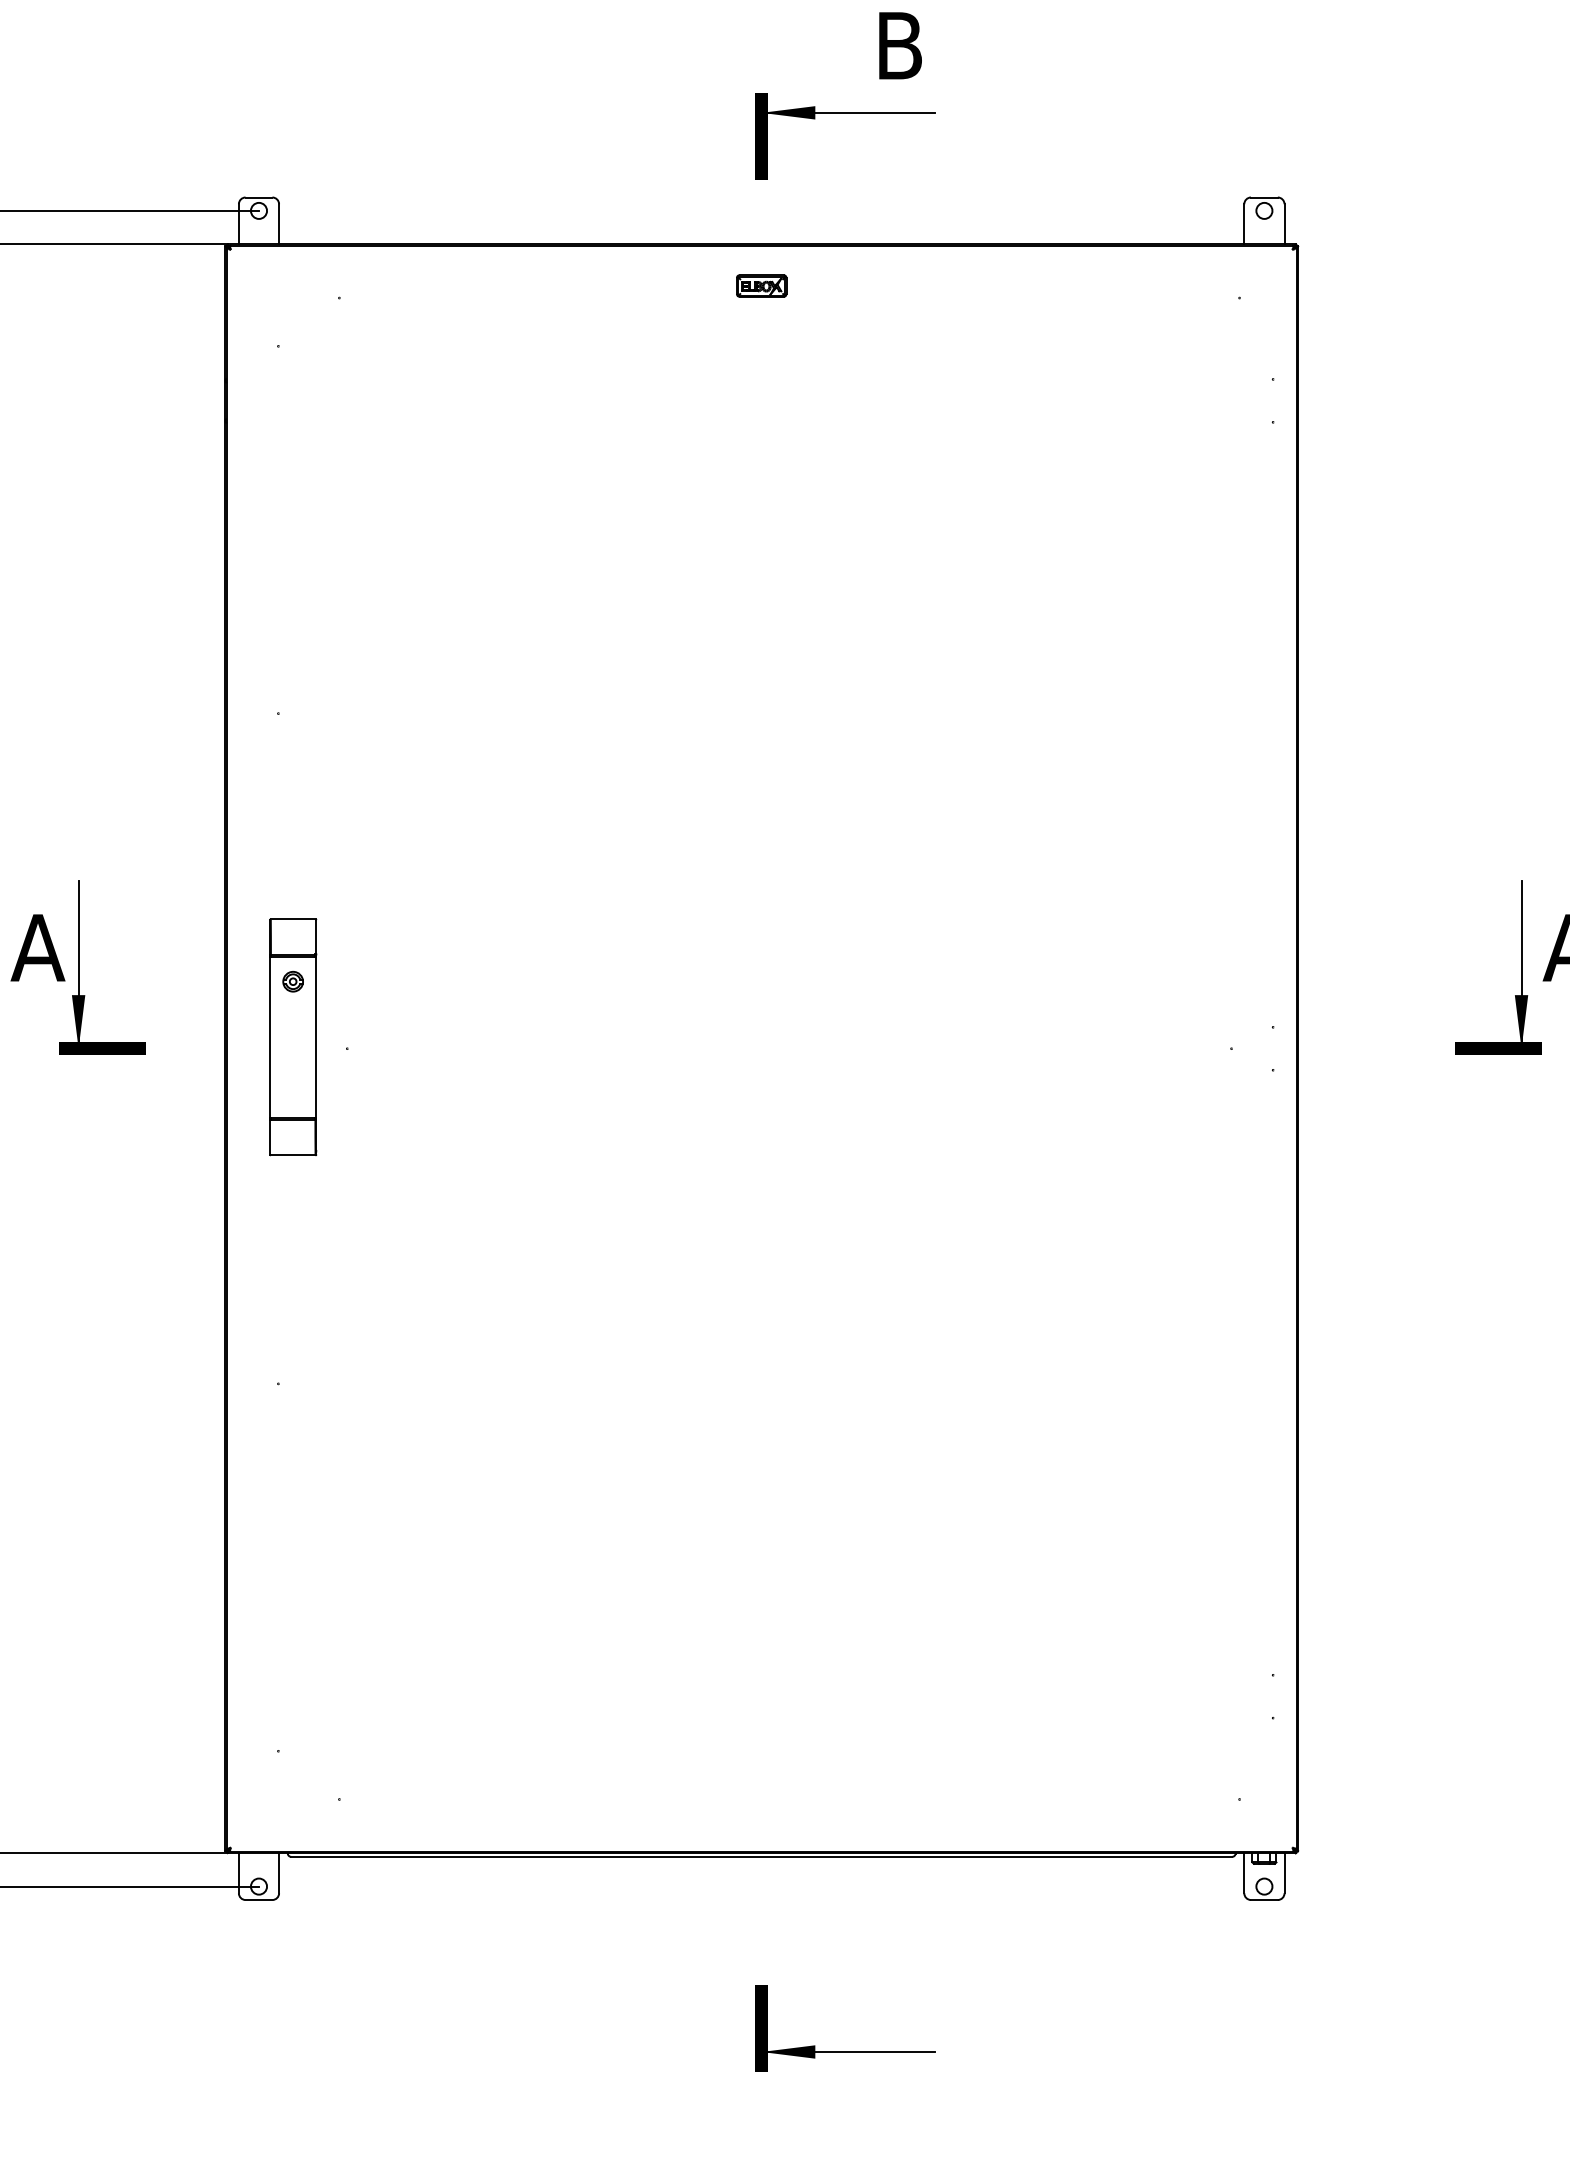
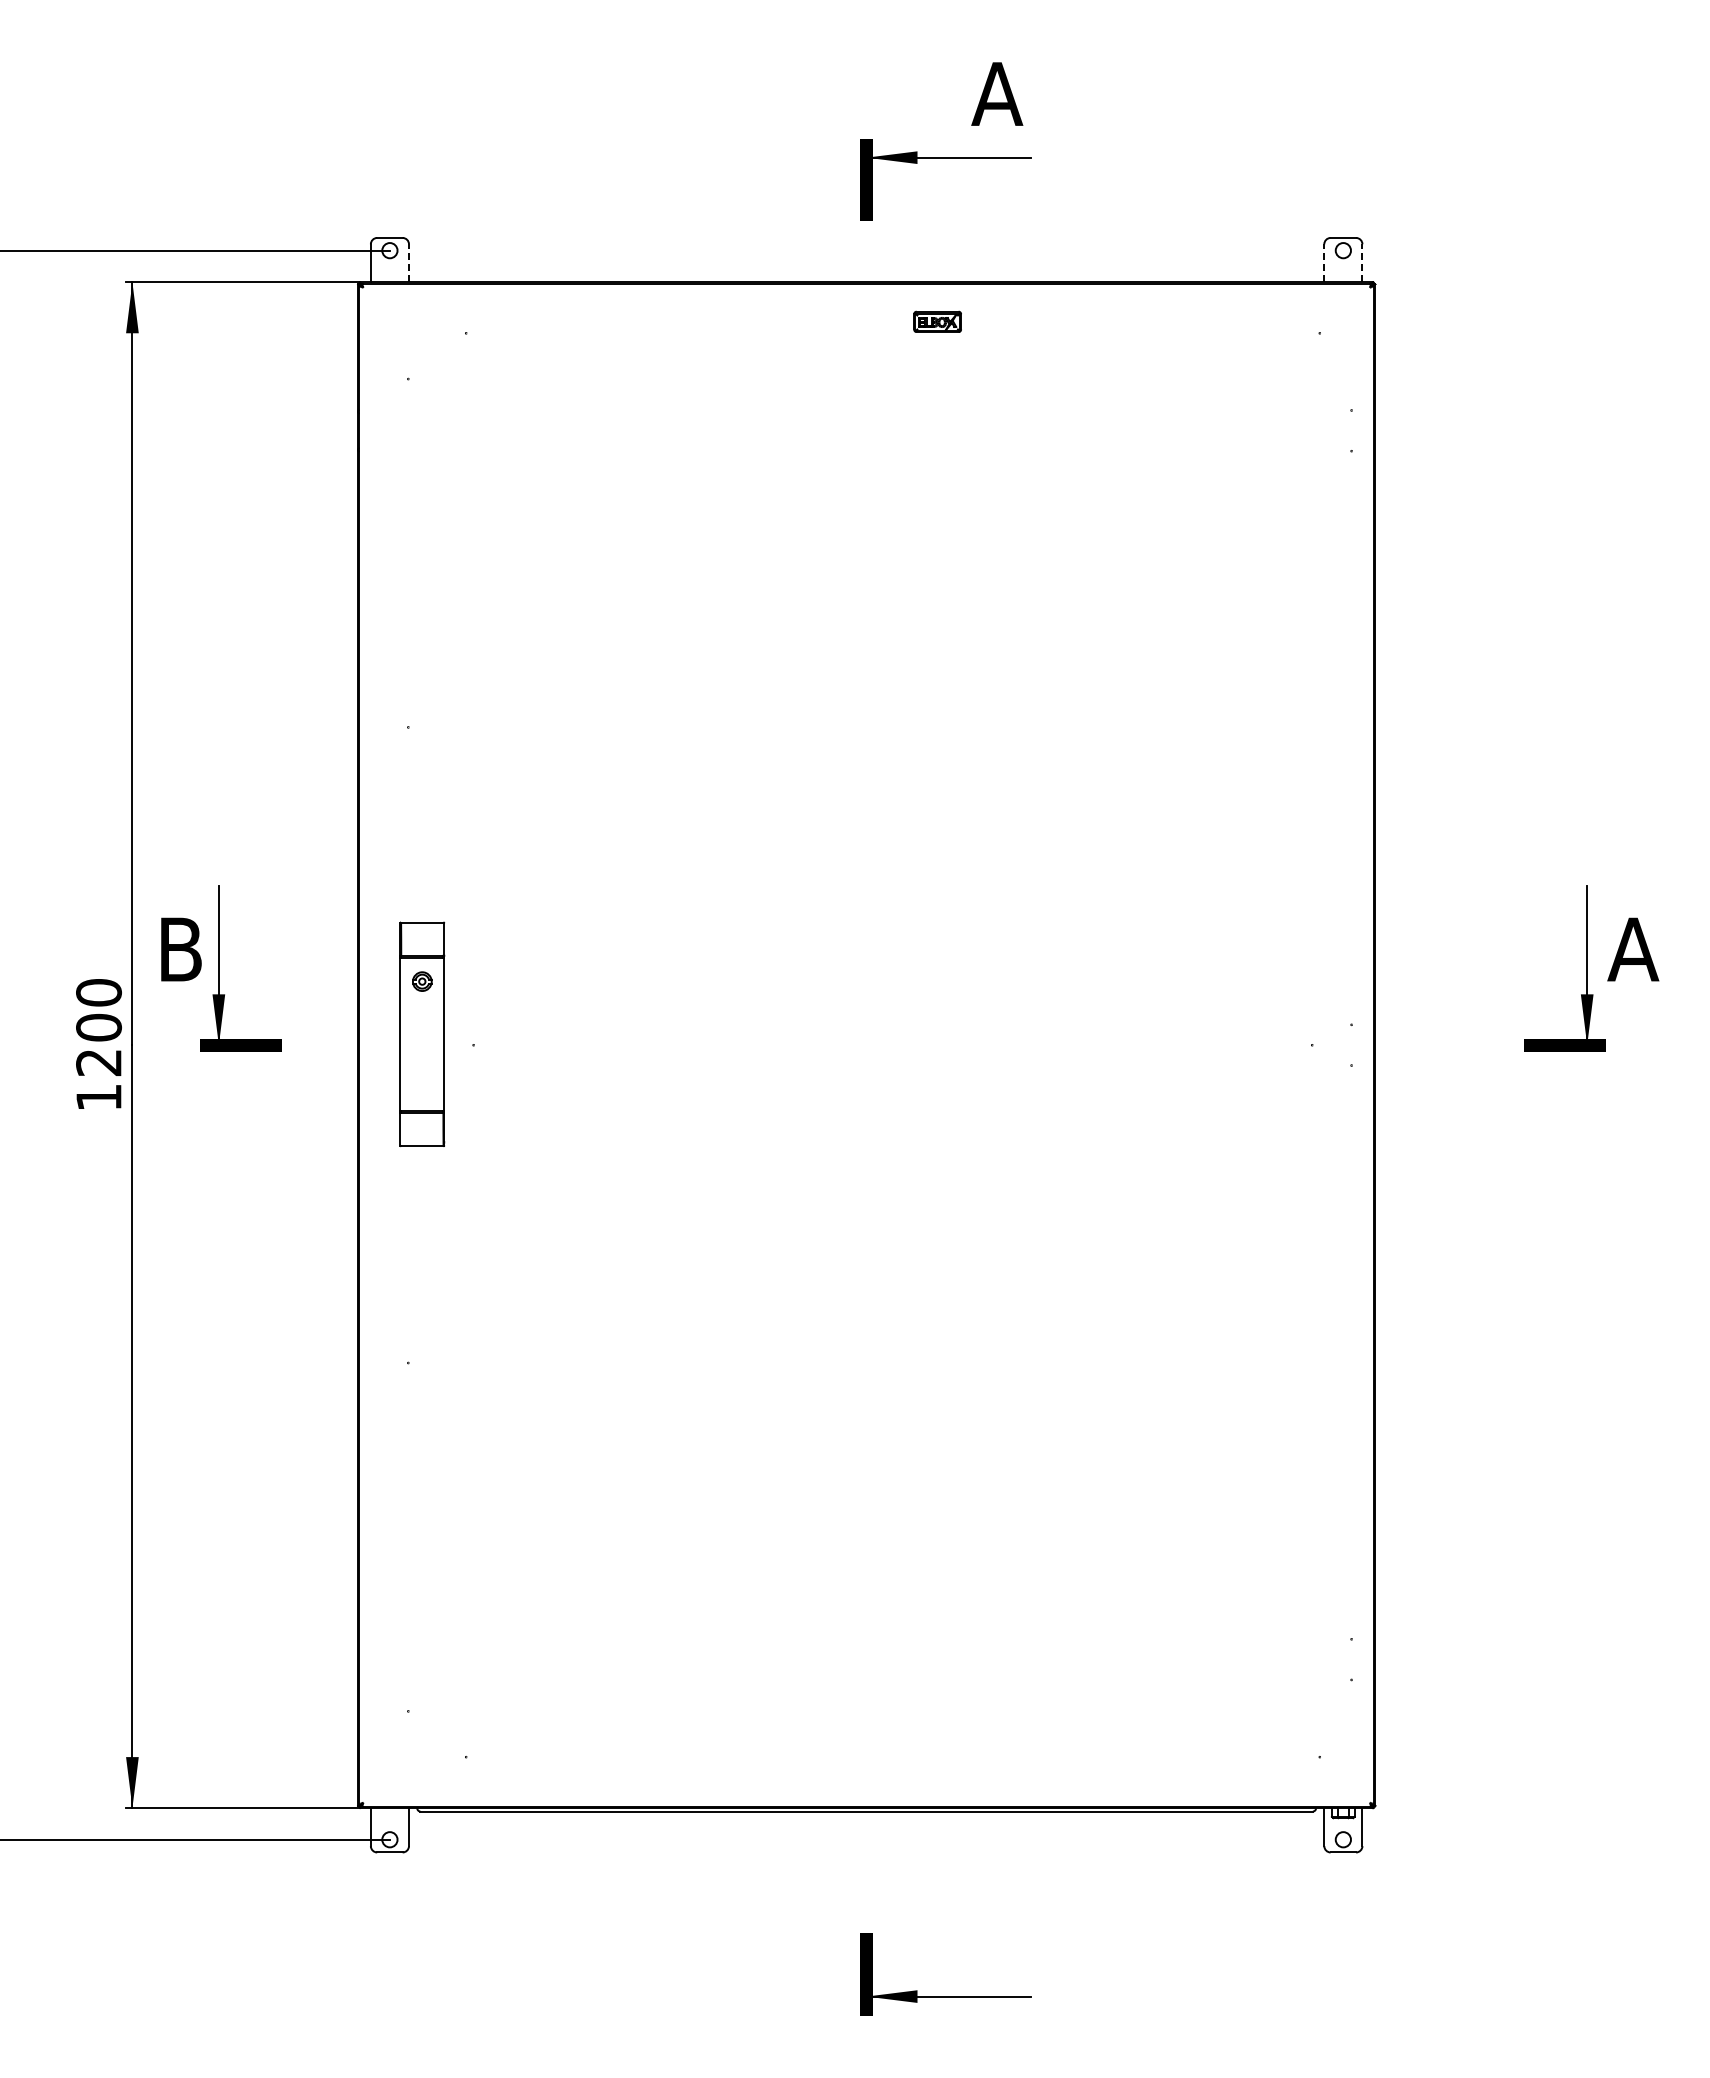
text: (899, 45) -> (997, 93), B -> A
line: (279, 223) -> (409, 262), solid -> dashed
line: (1244, 223) -> (1324, 262), solid -> dashed
line: (1284, 223) -> (1362, 262), solid -> dashed
part: (761, 285) -> (937, 321), moved
text: (38, 947) -> (180, 949), A -> B

